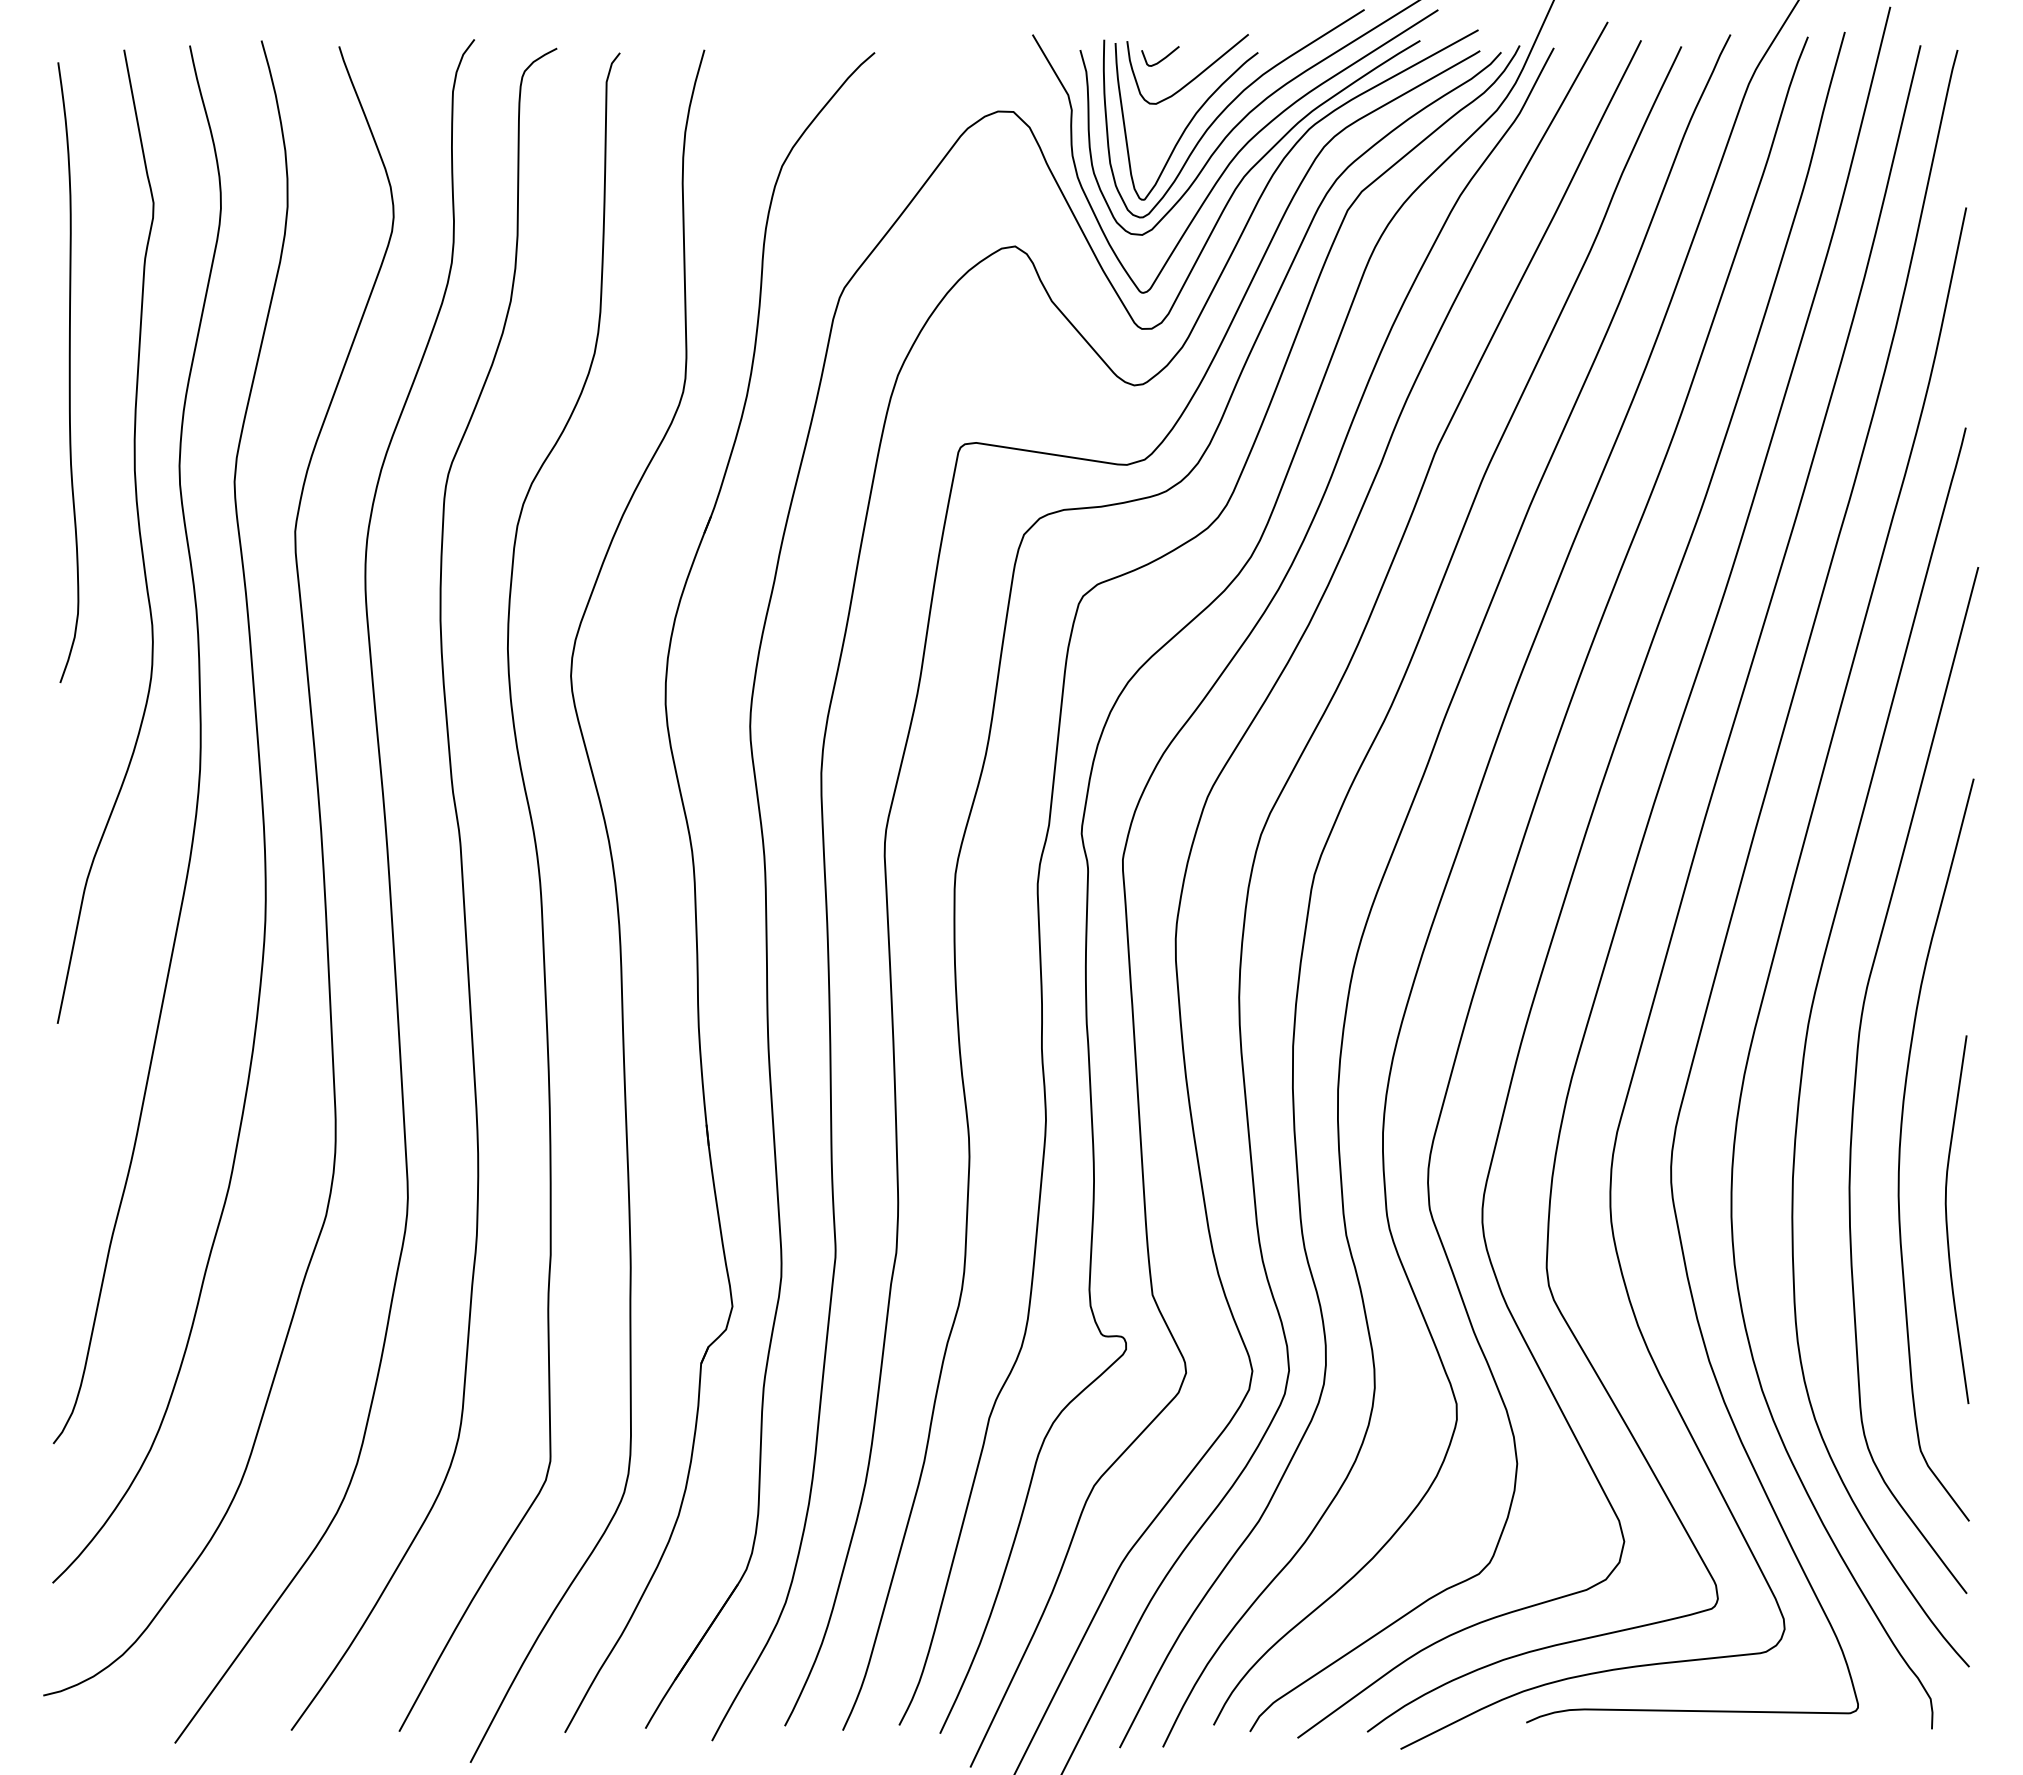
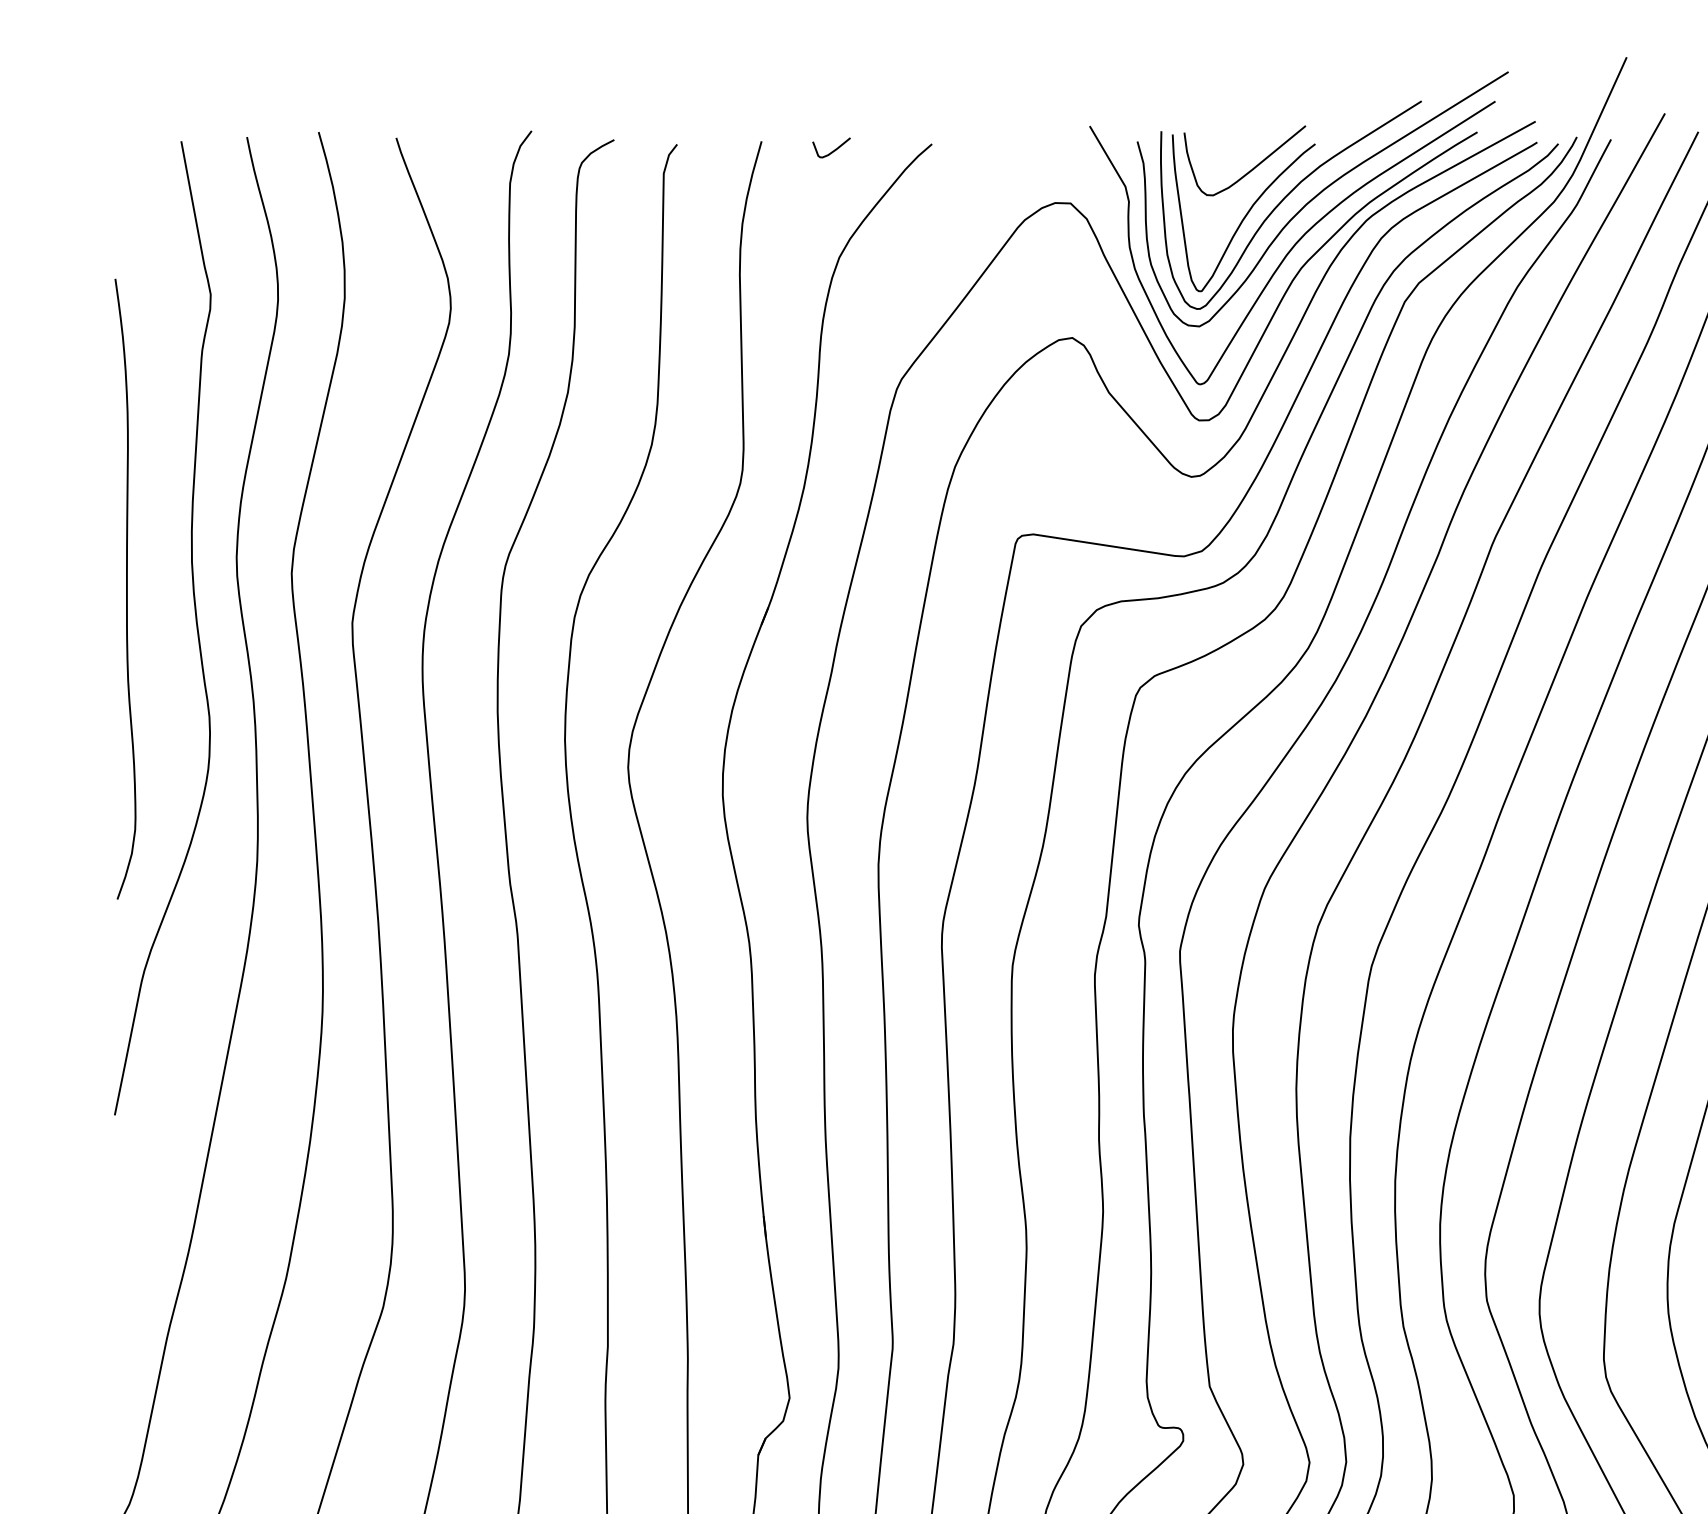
curve: (1162, 58) -> (833, 150), moved
curve: (68, 372) -> (125, 589), moved

